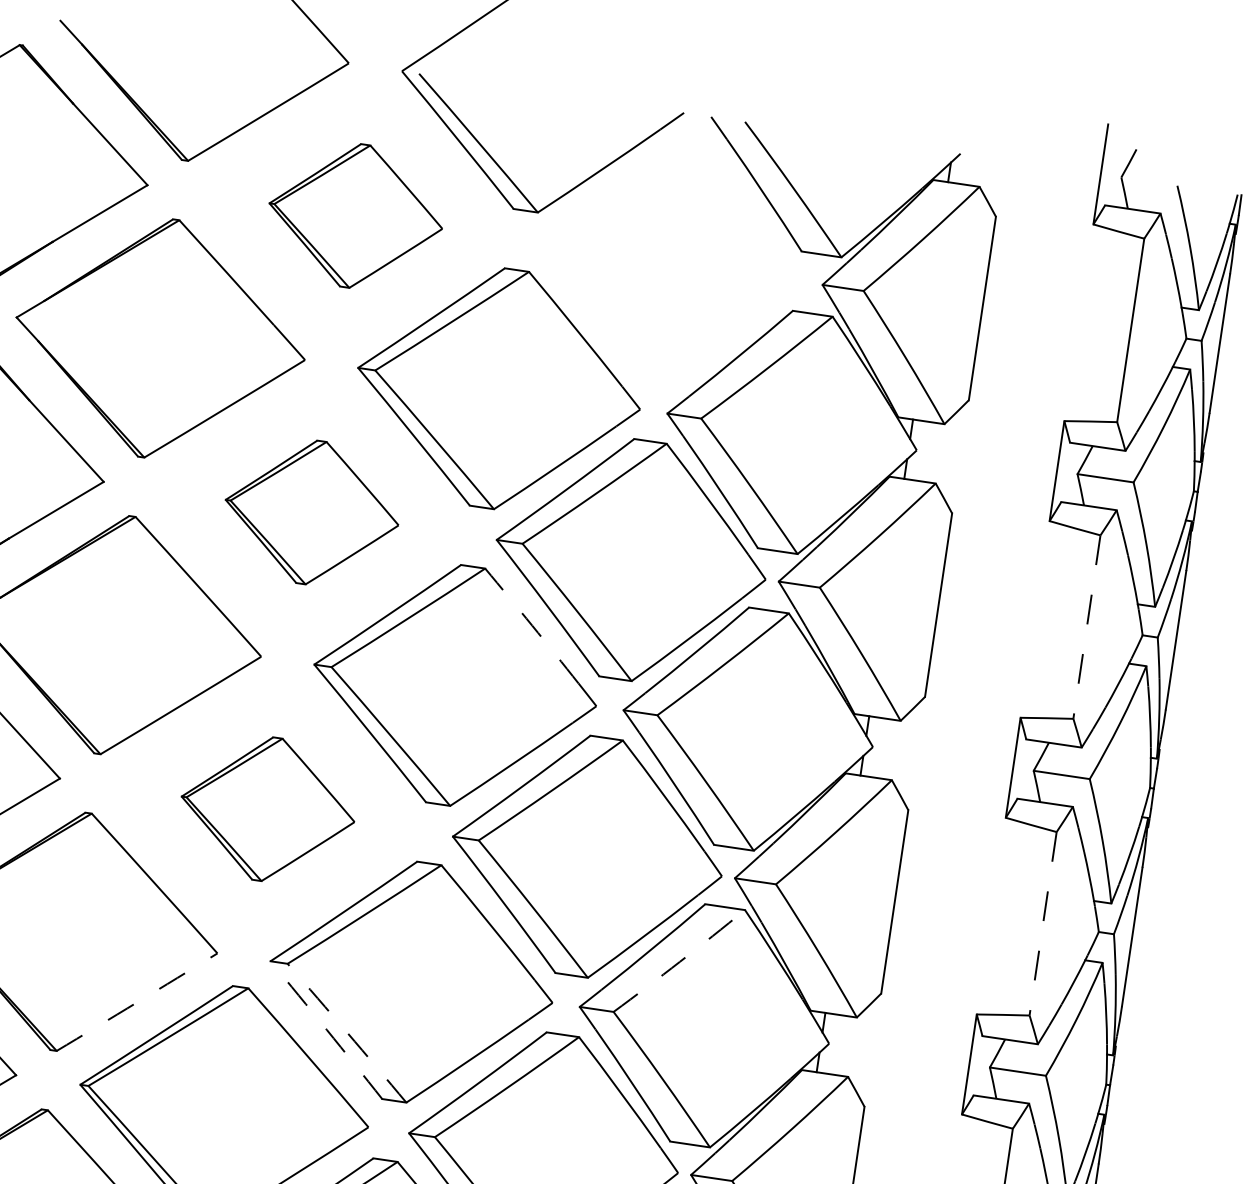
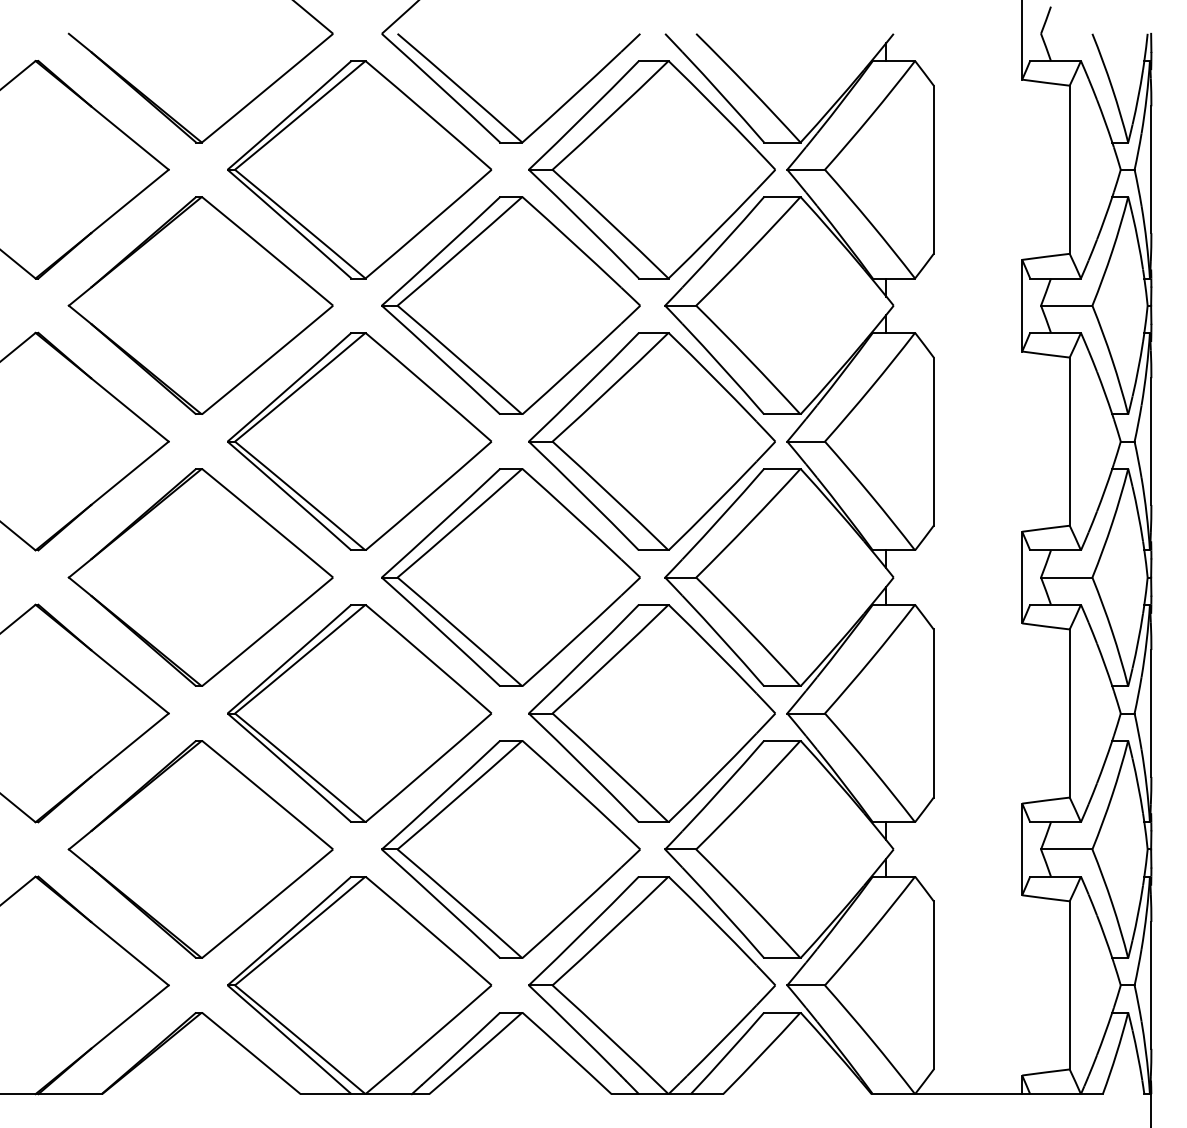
part: (355, 215) -> (359, 169), size x1.67
part: (674, 262) -> (651, 169), added
part: (311, 512) -> (359, 441), size x1.67
arc: (532, 625) -> (572, 513), dashed -> solid
line: (1086, 628) -> (1069, 442), dashed -> solid
part: (268, 809) -> (359, 713), size x1.67
line: (1042, 924) -> (1069, 714), dashed -> solid
arc: (680, 961) -> (749, 795), dashed -> solid
arc: (136, 1002) -> (267, 904), dashed -> solid
arc: (326, 1029) -> (441, 903), dashed -> solid
arc: (347, 1032) -> (460, 903), dashed -> solid

